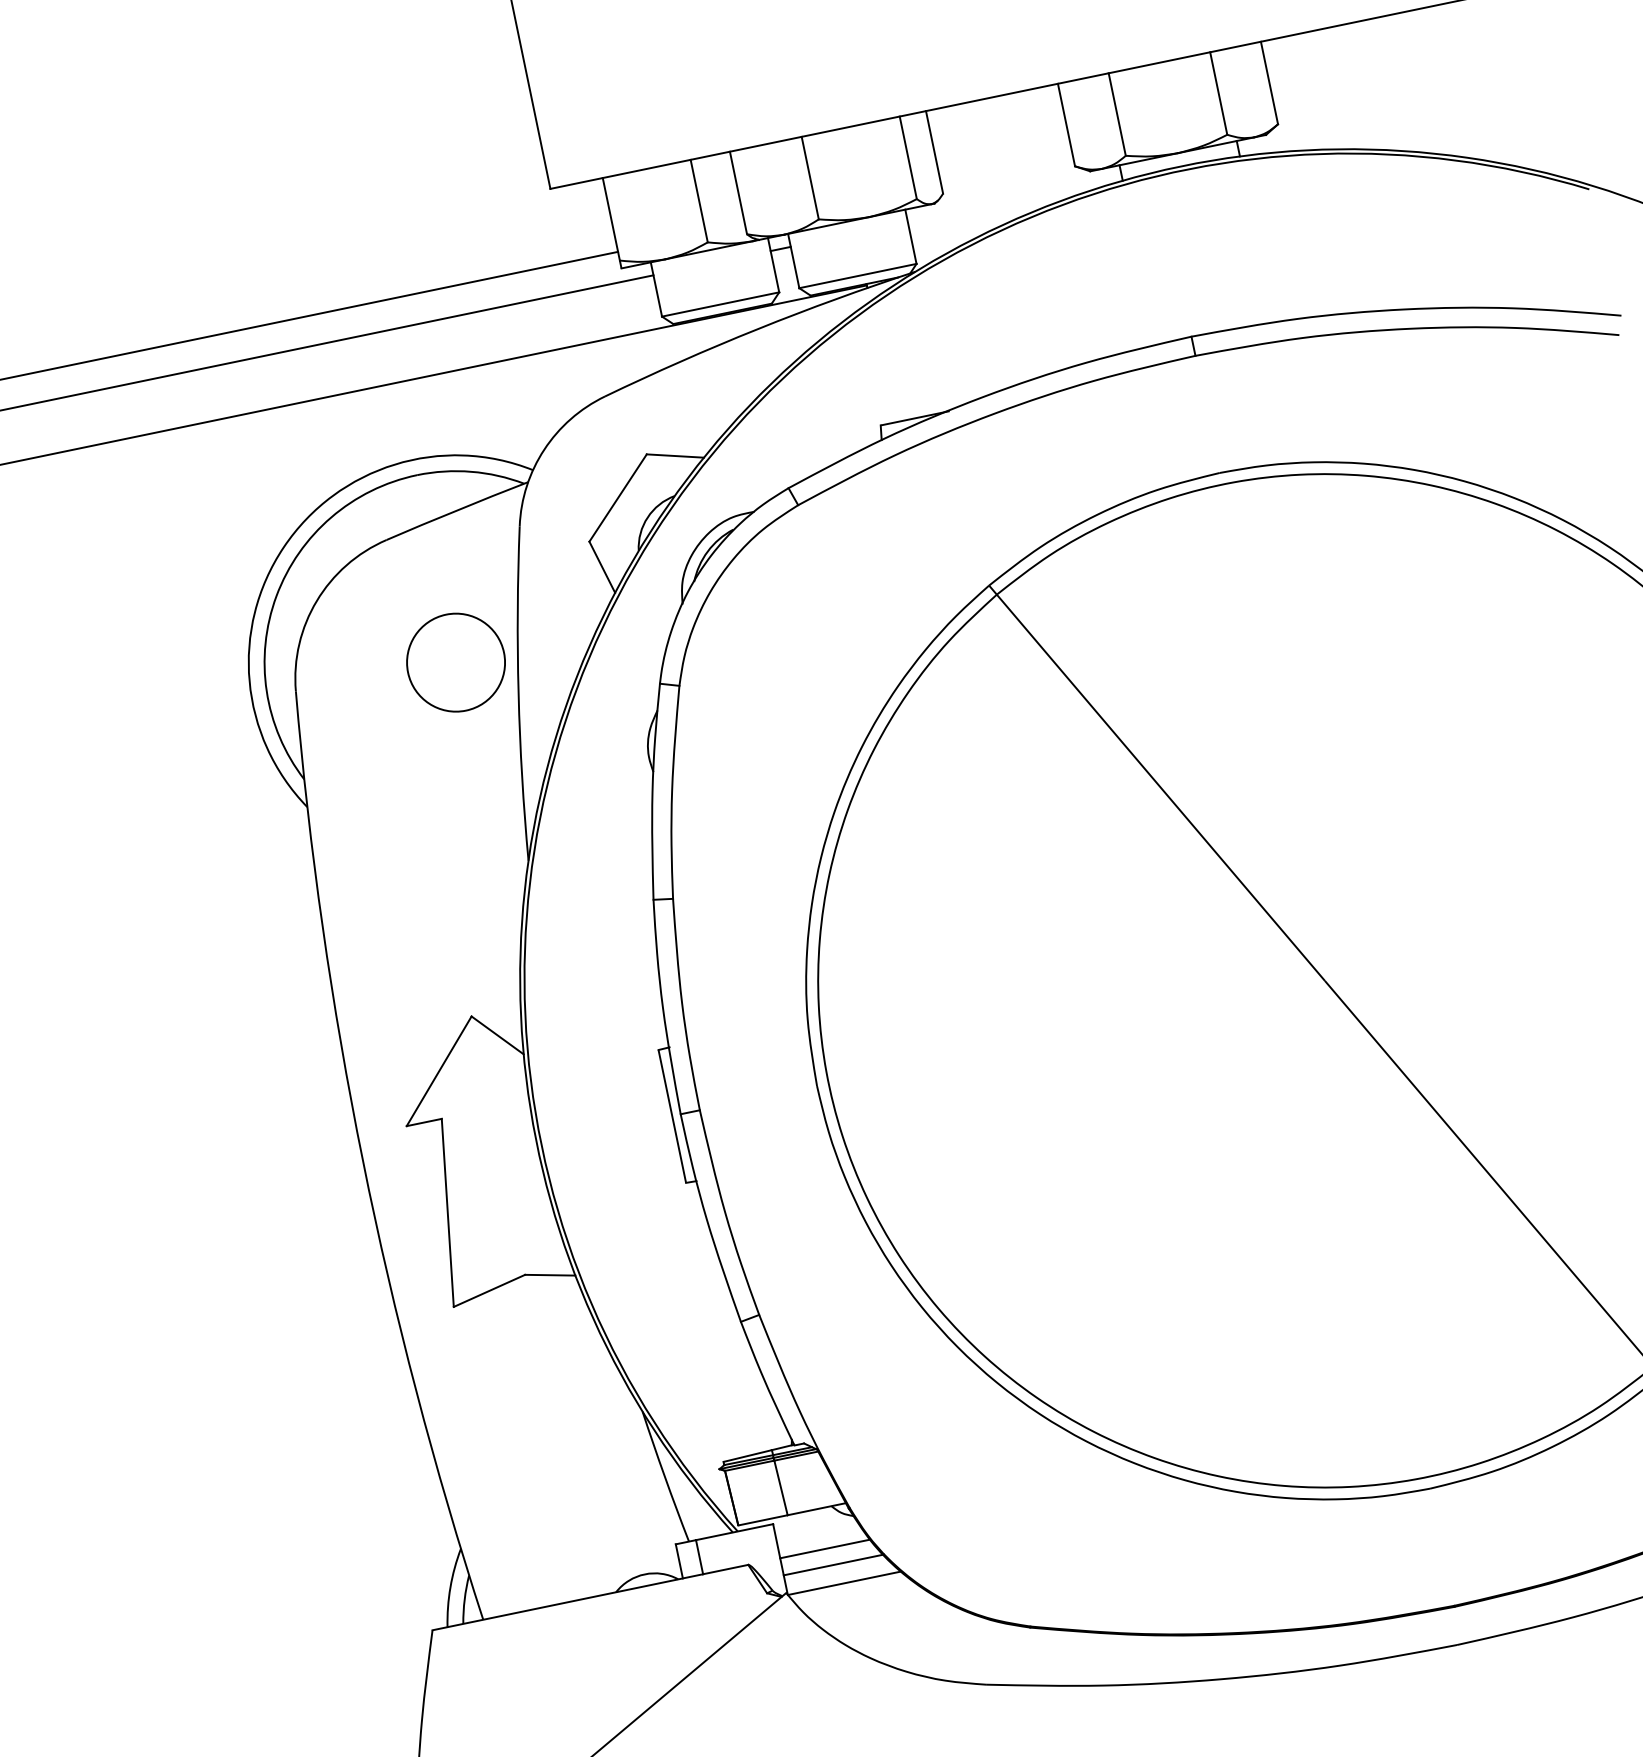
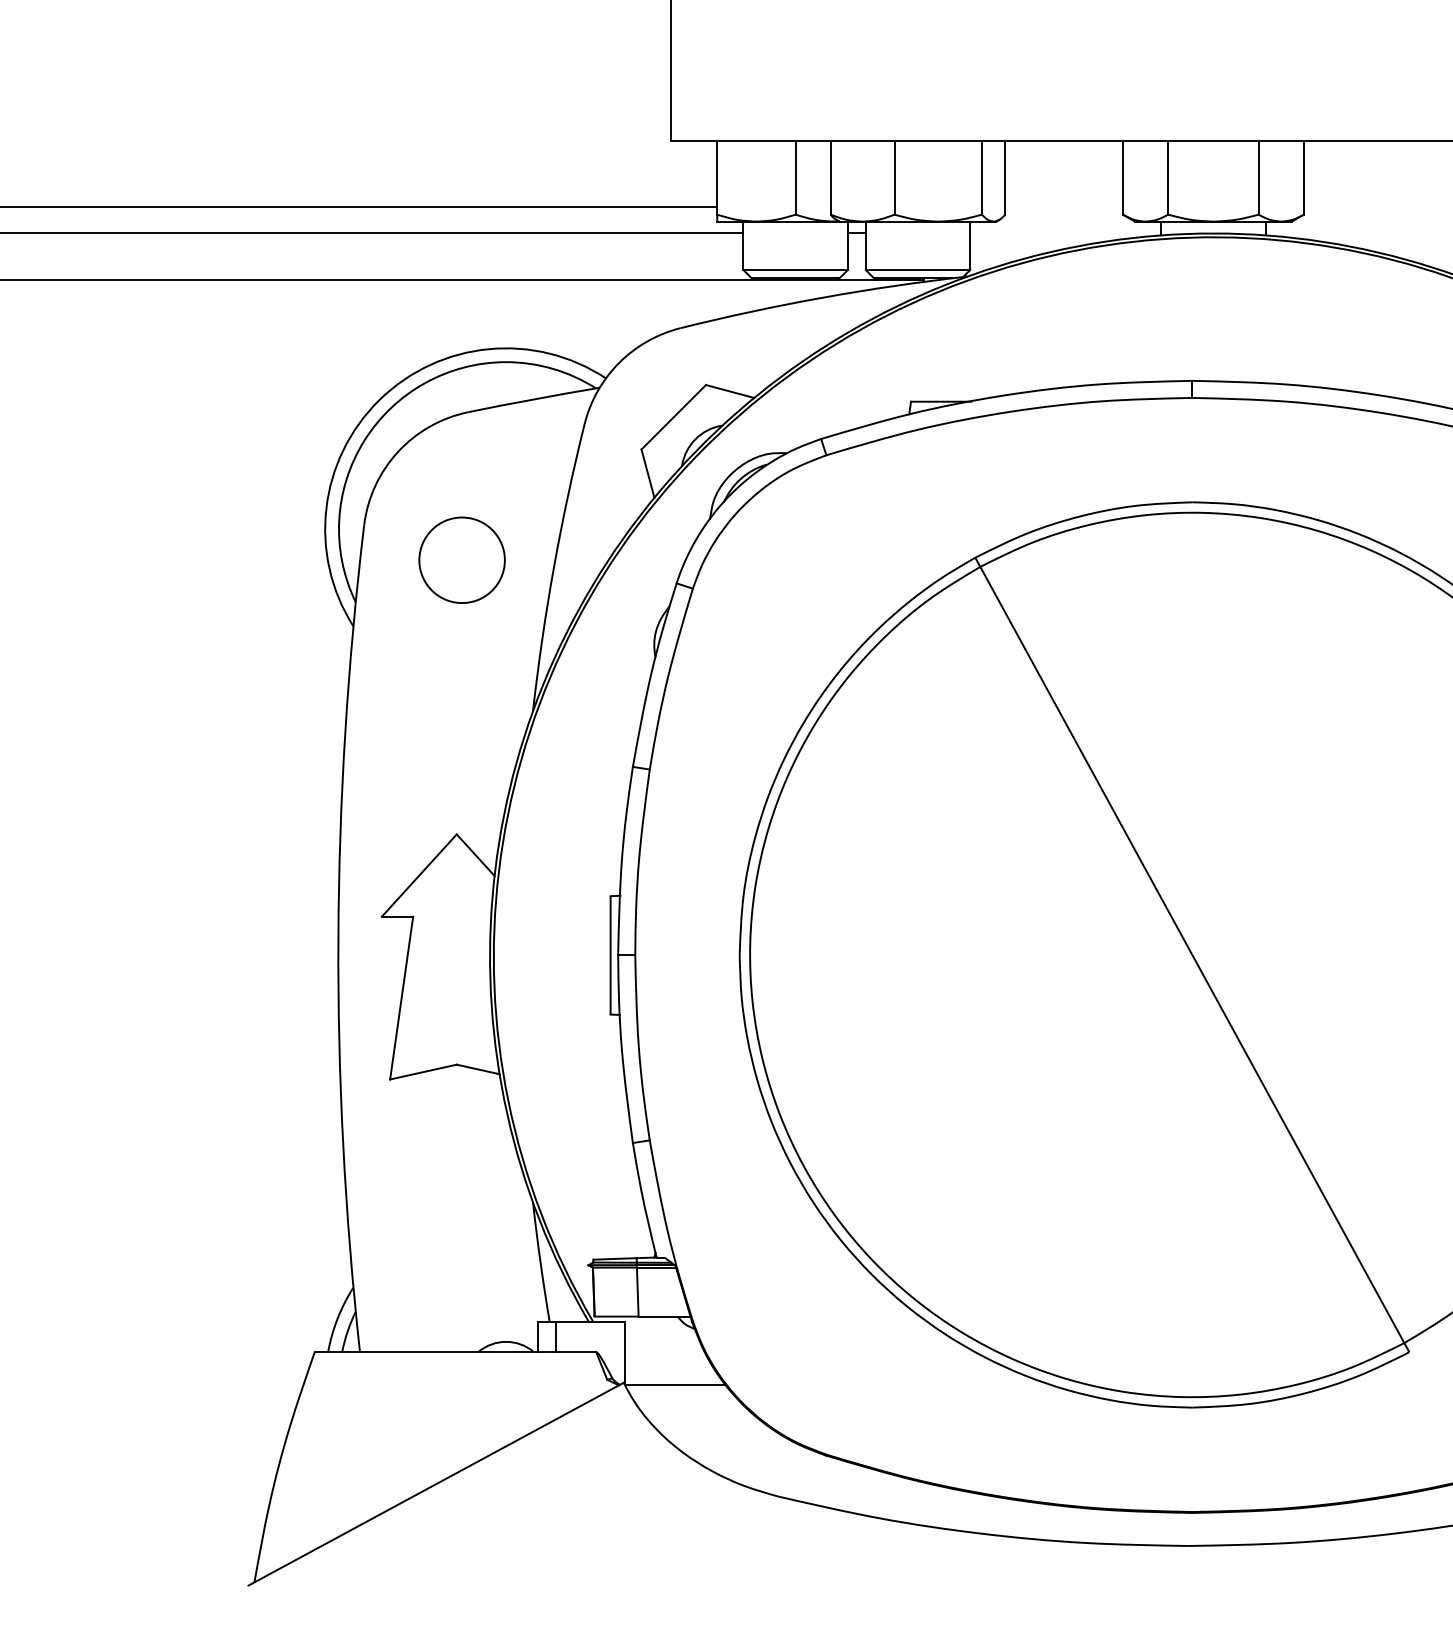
circle: (455, 661) -> (461, 559), moved
line: (825, 1549) -> (664, 1352), removed
line: (834, 1565) -> (669, 1367), removed

